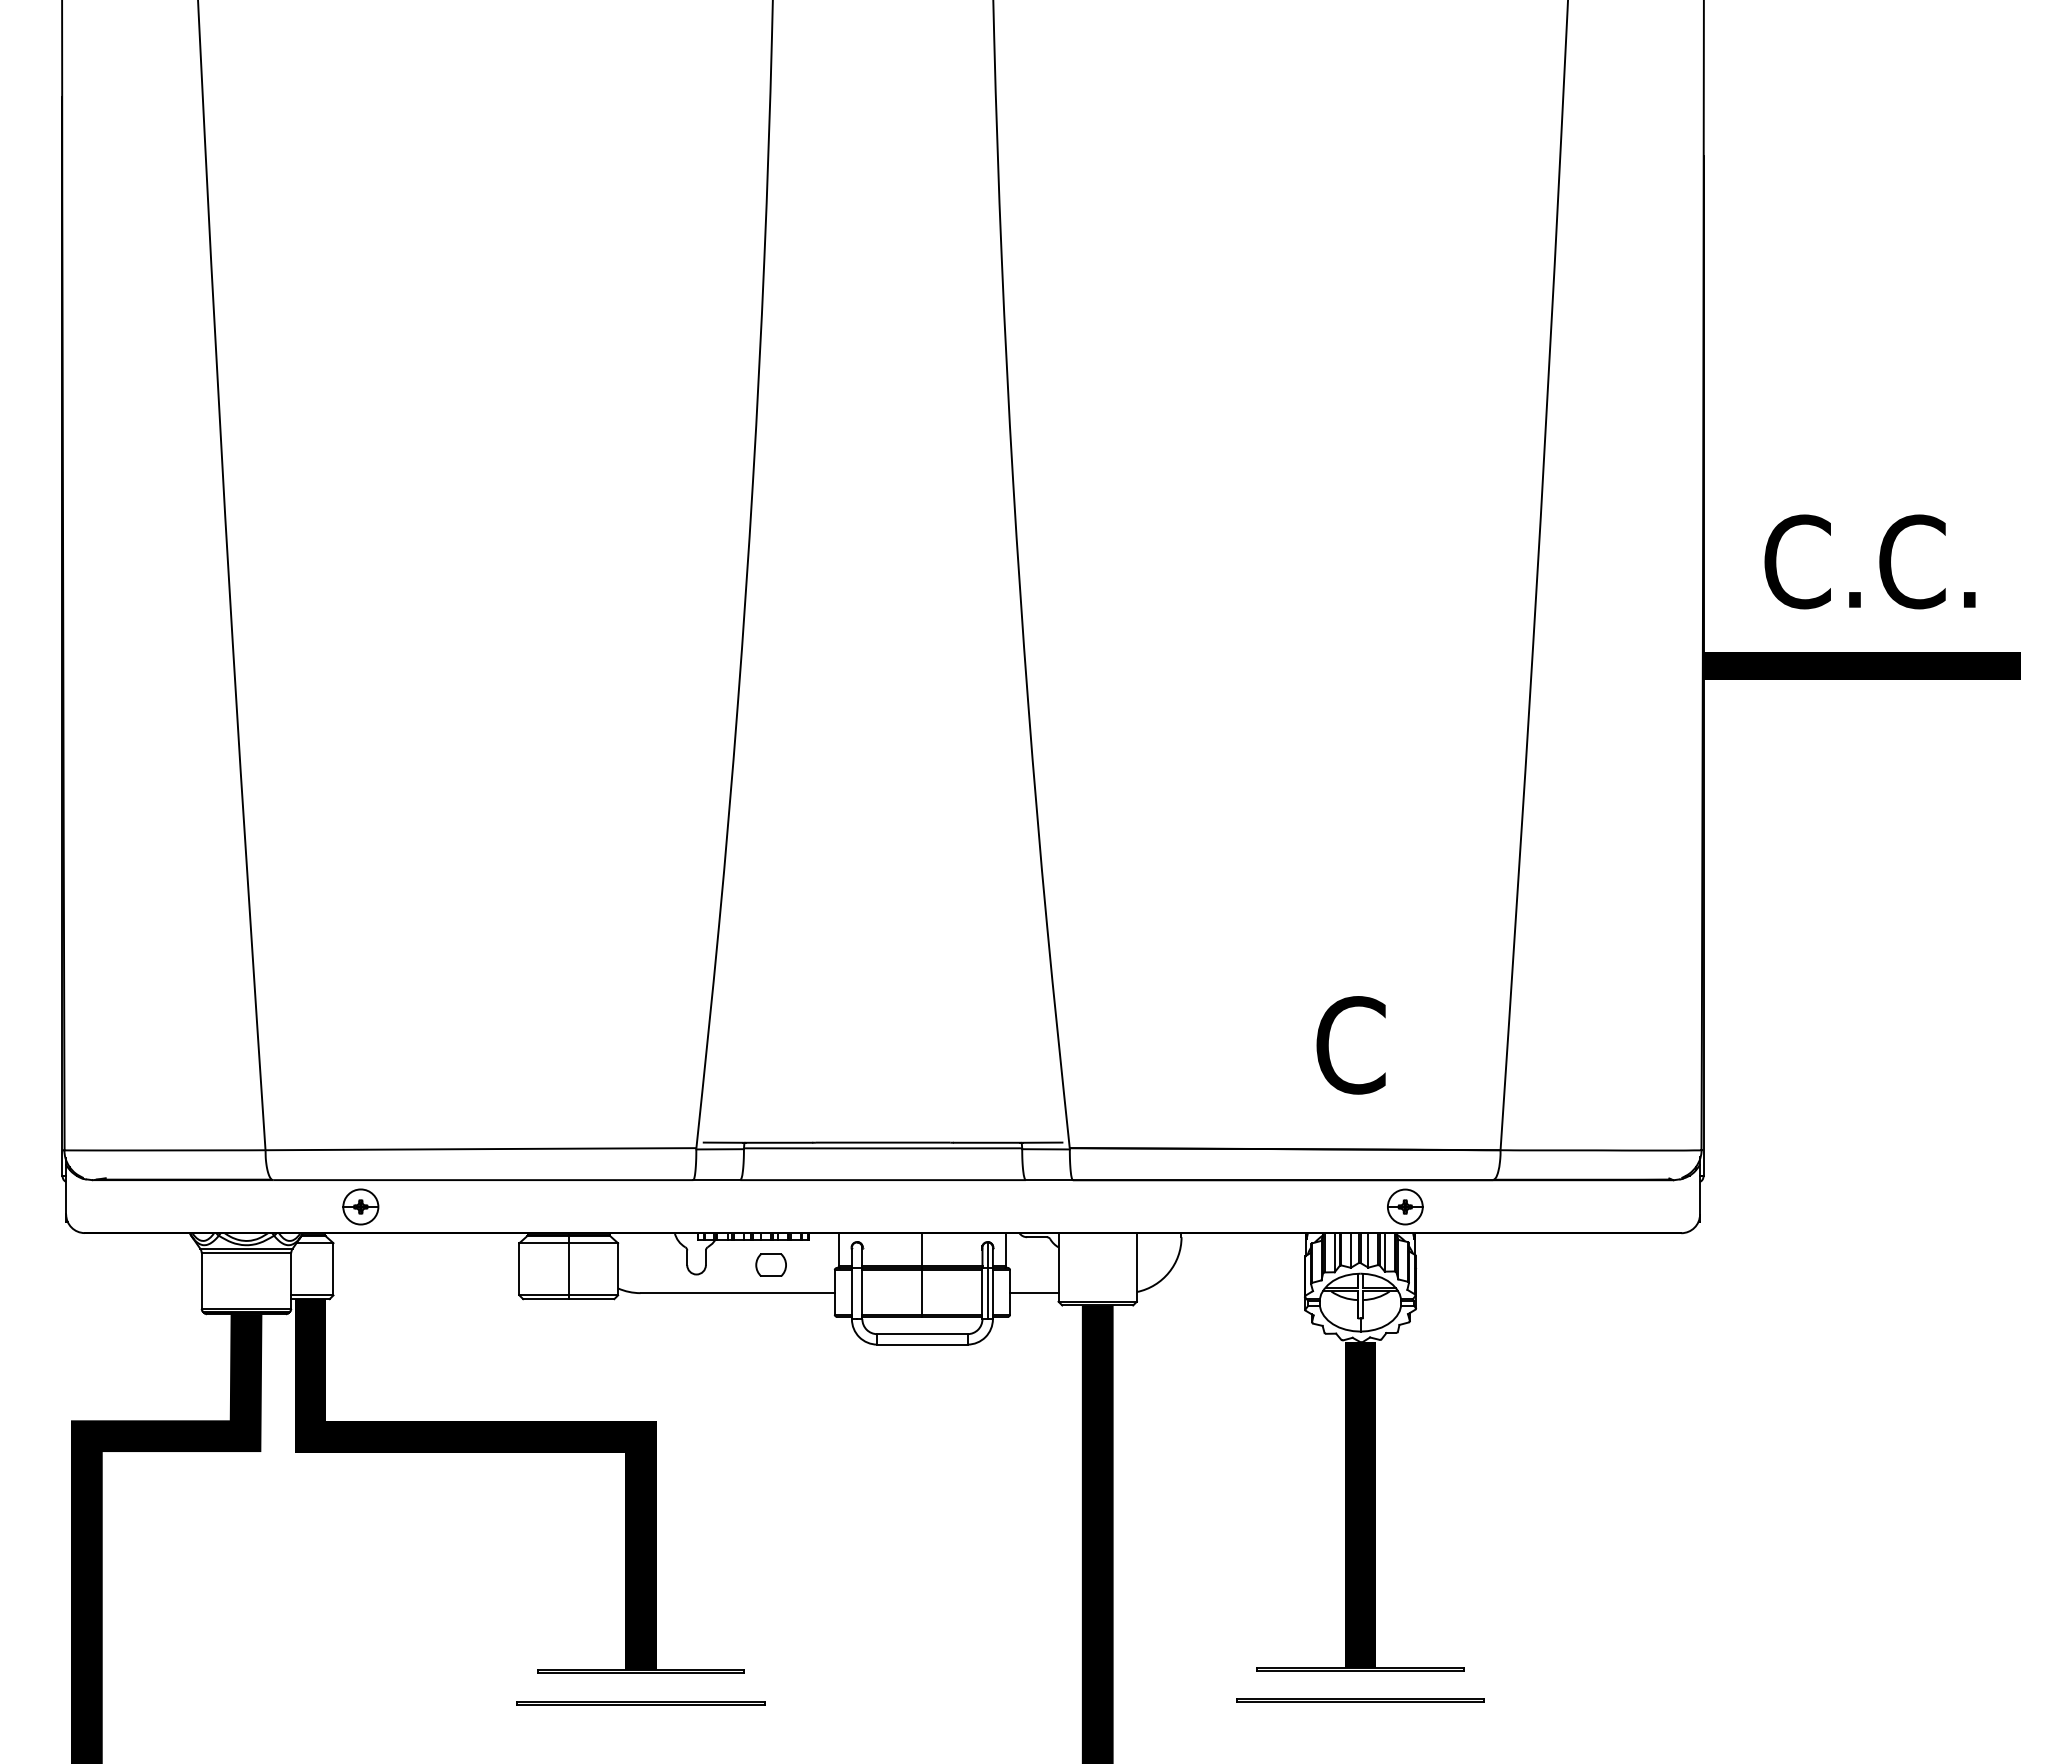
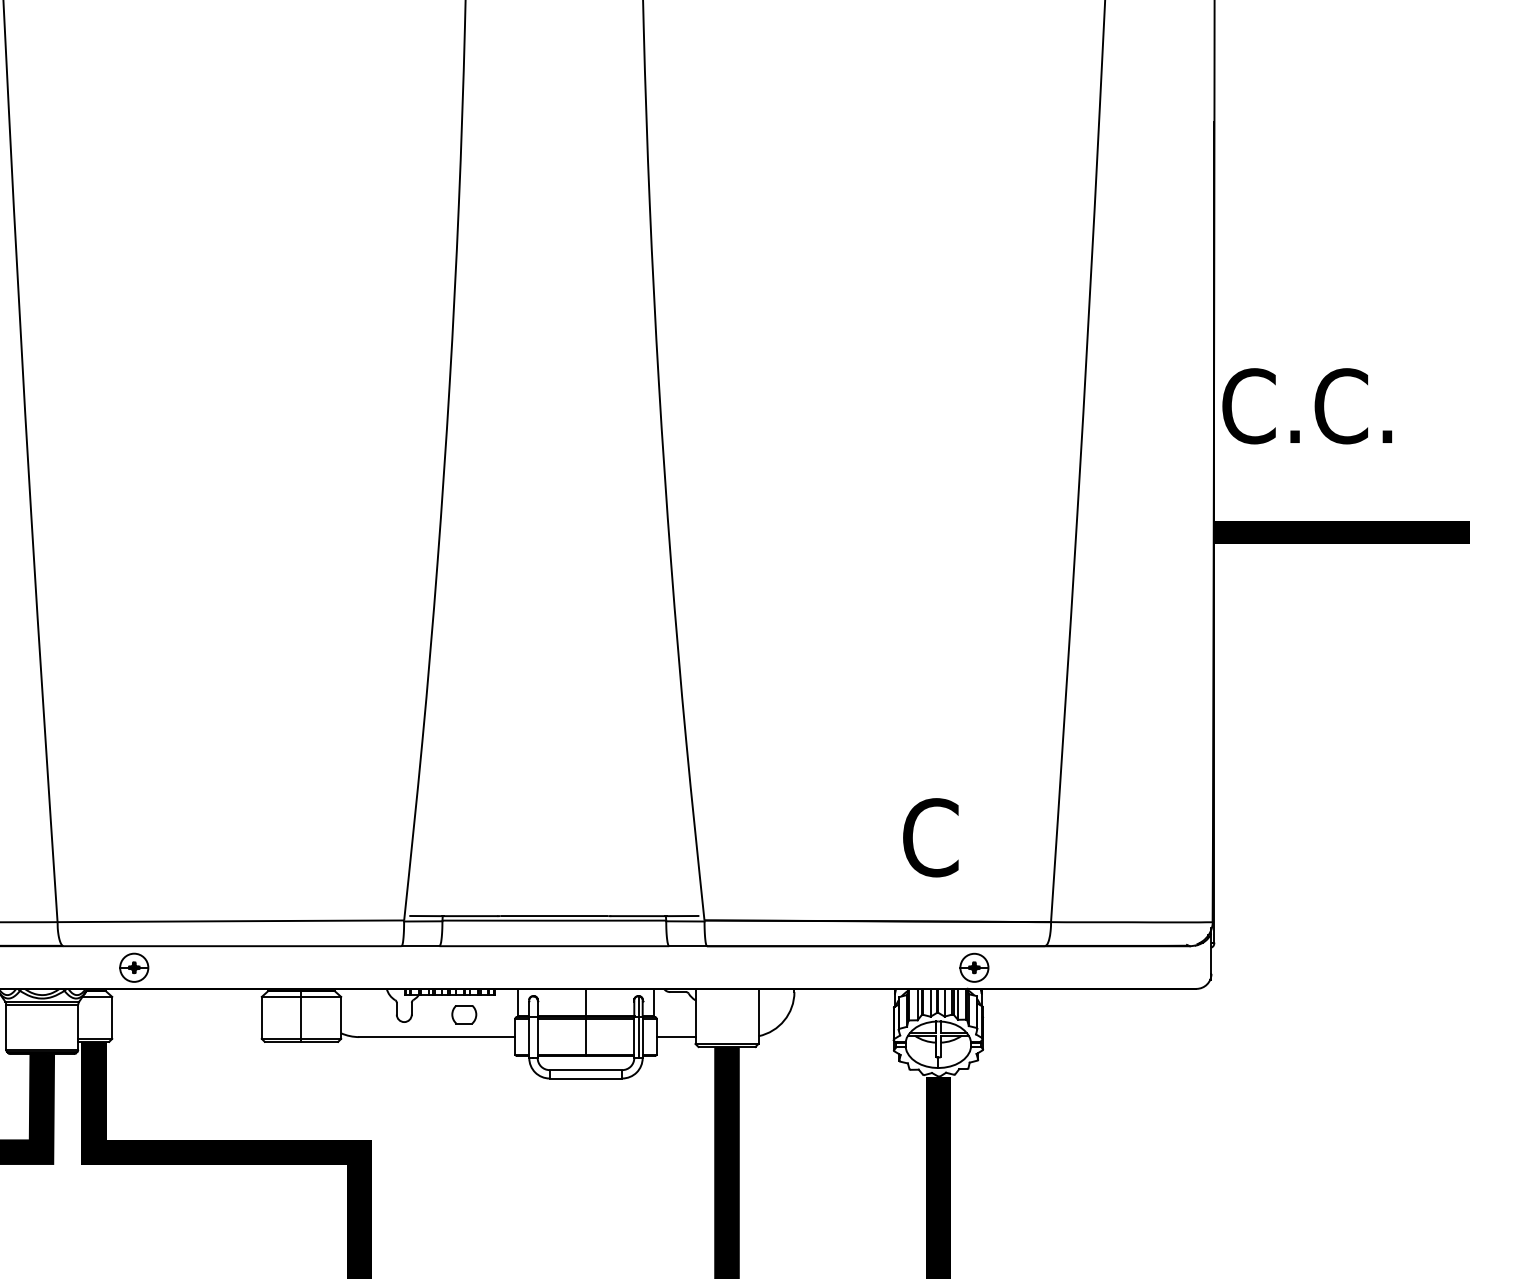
text: (1869, 561) -> (1306, 405), moved

